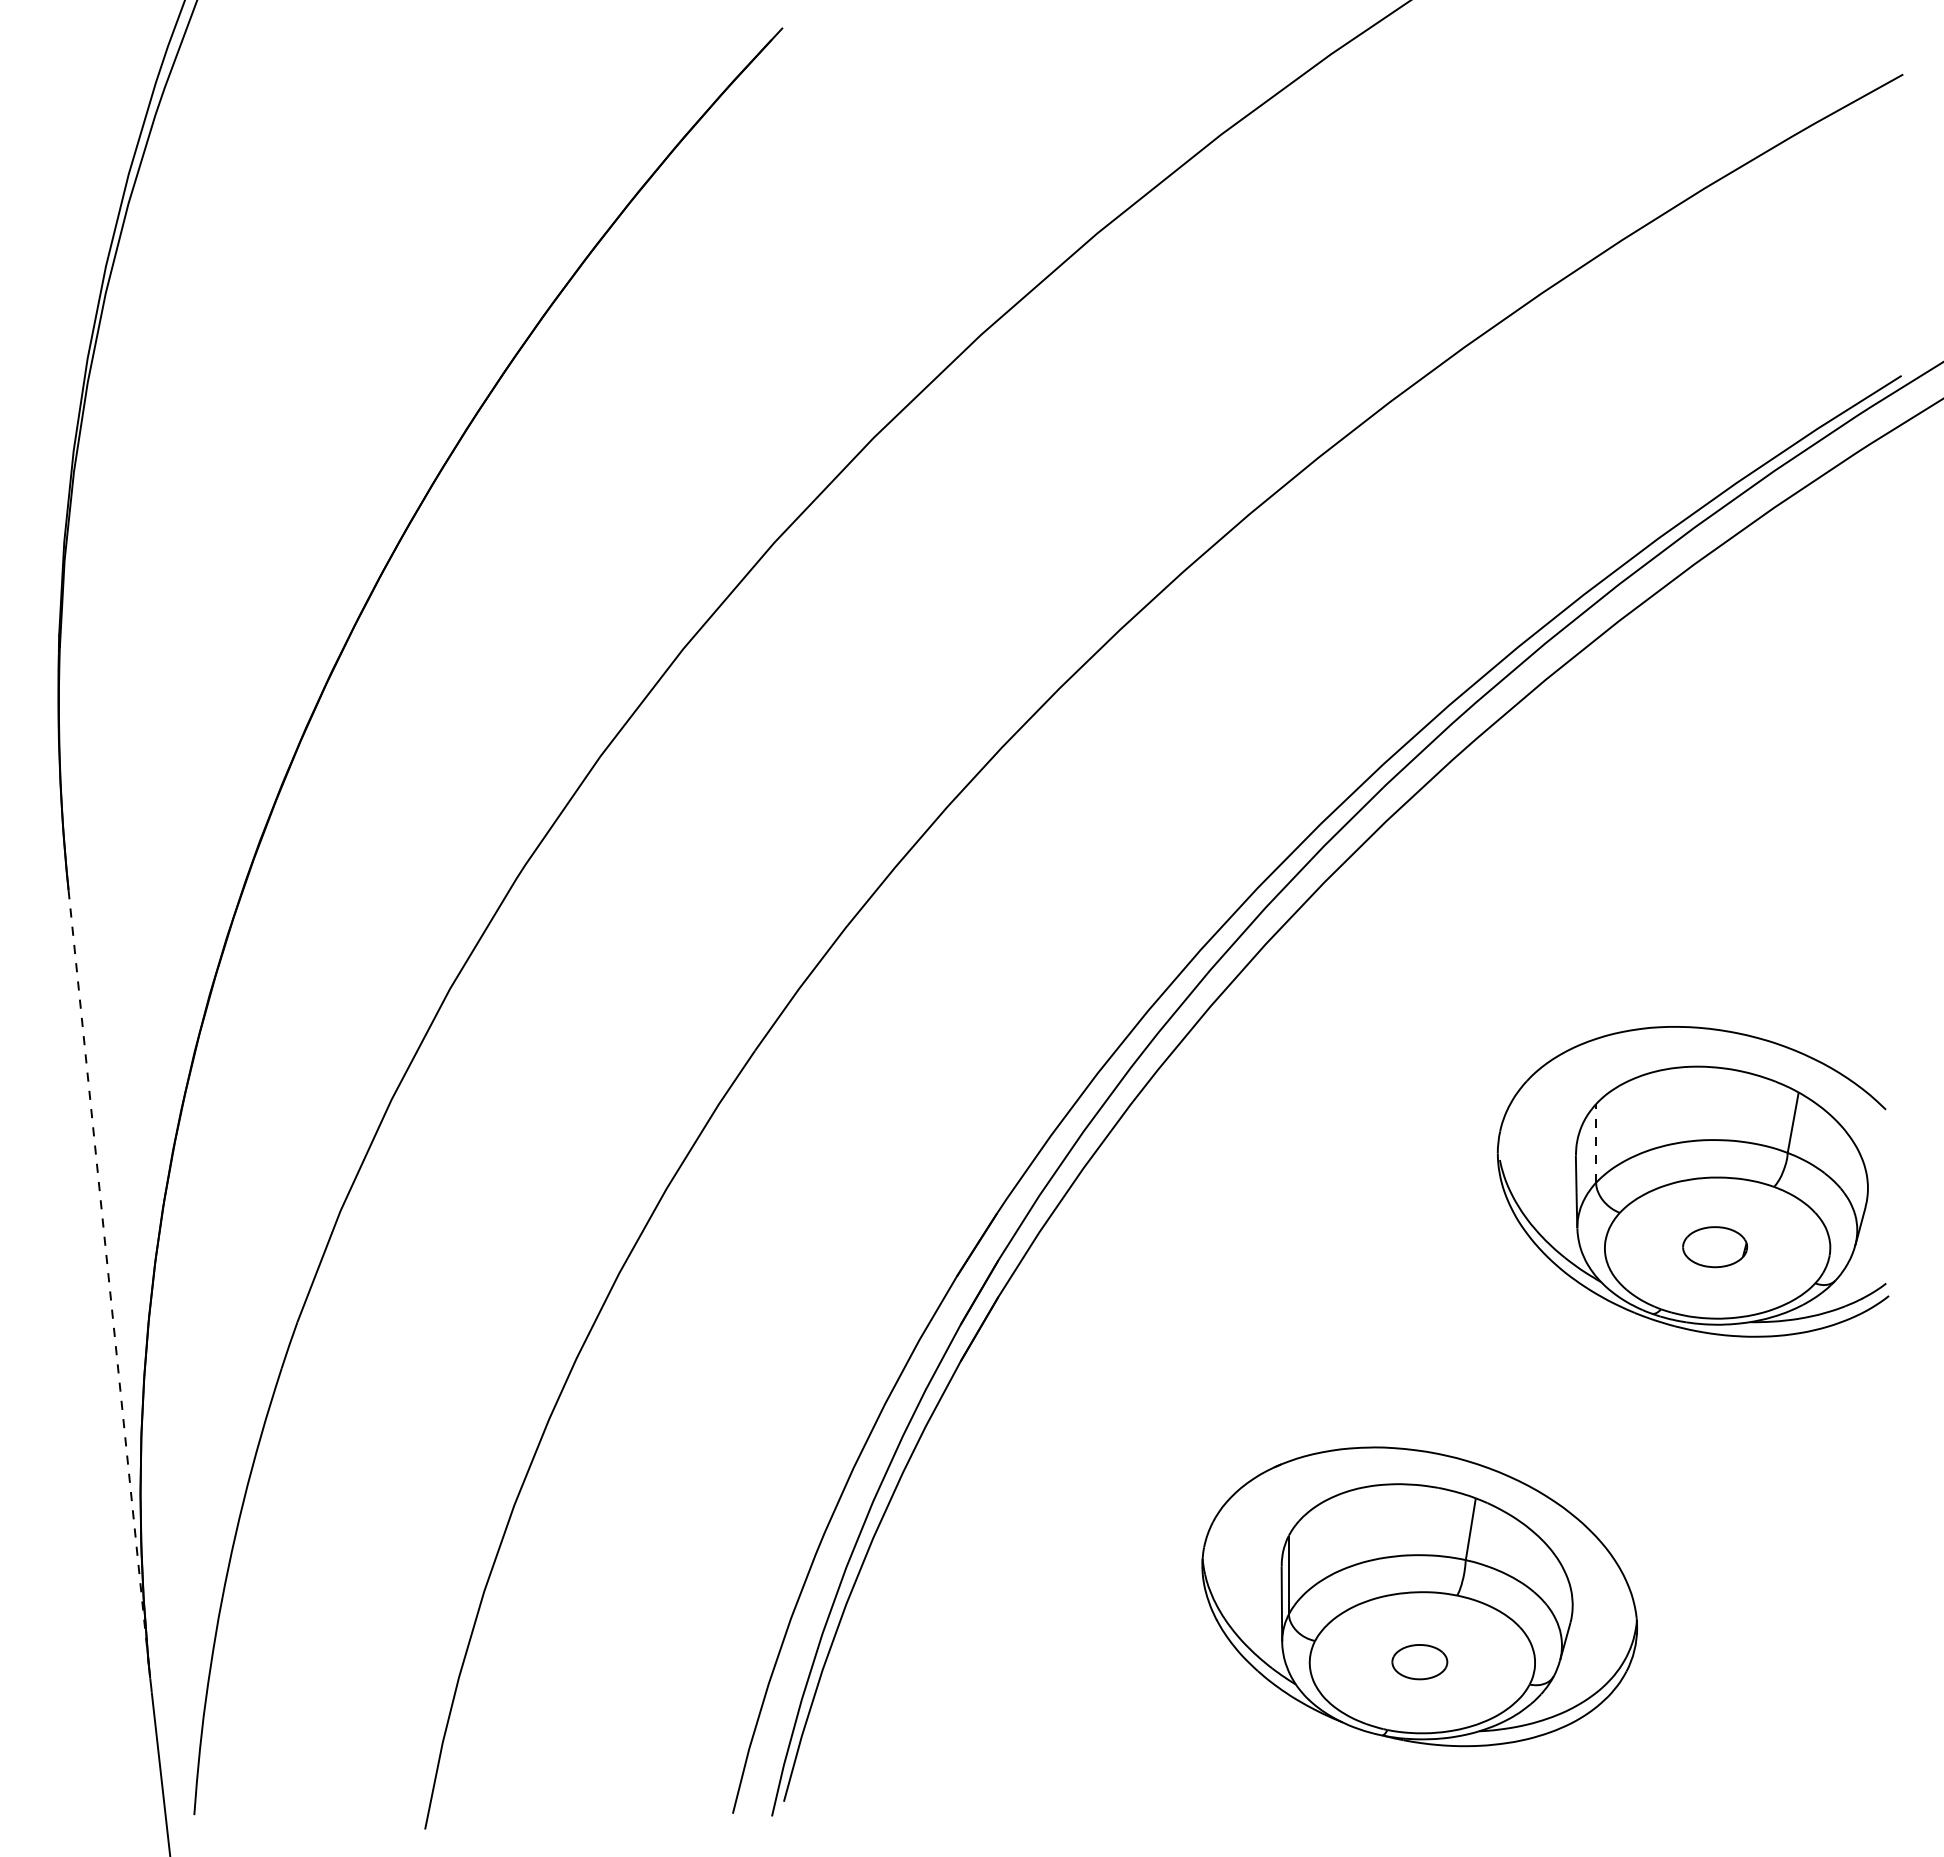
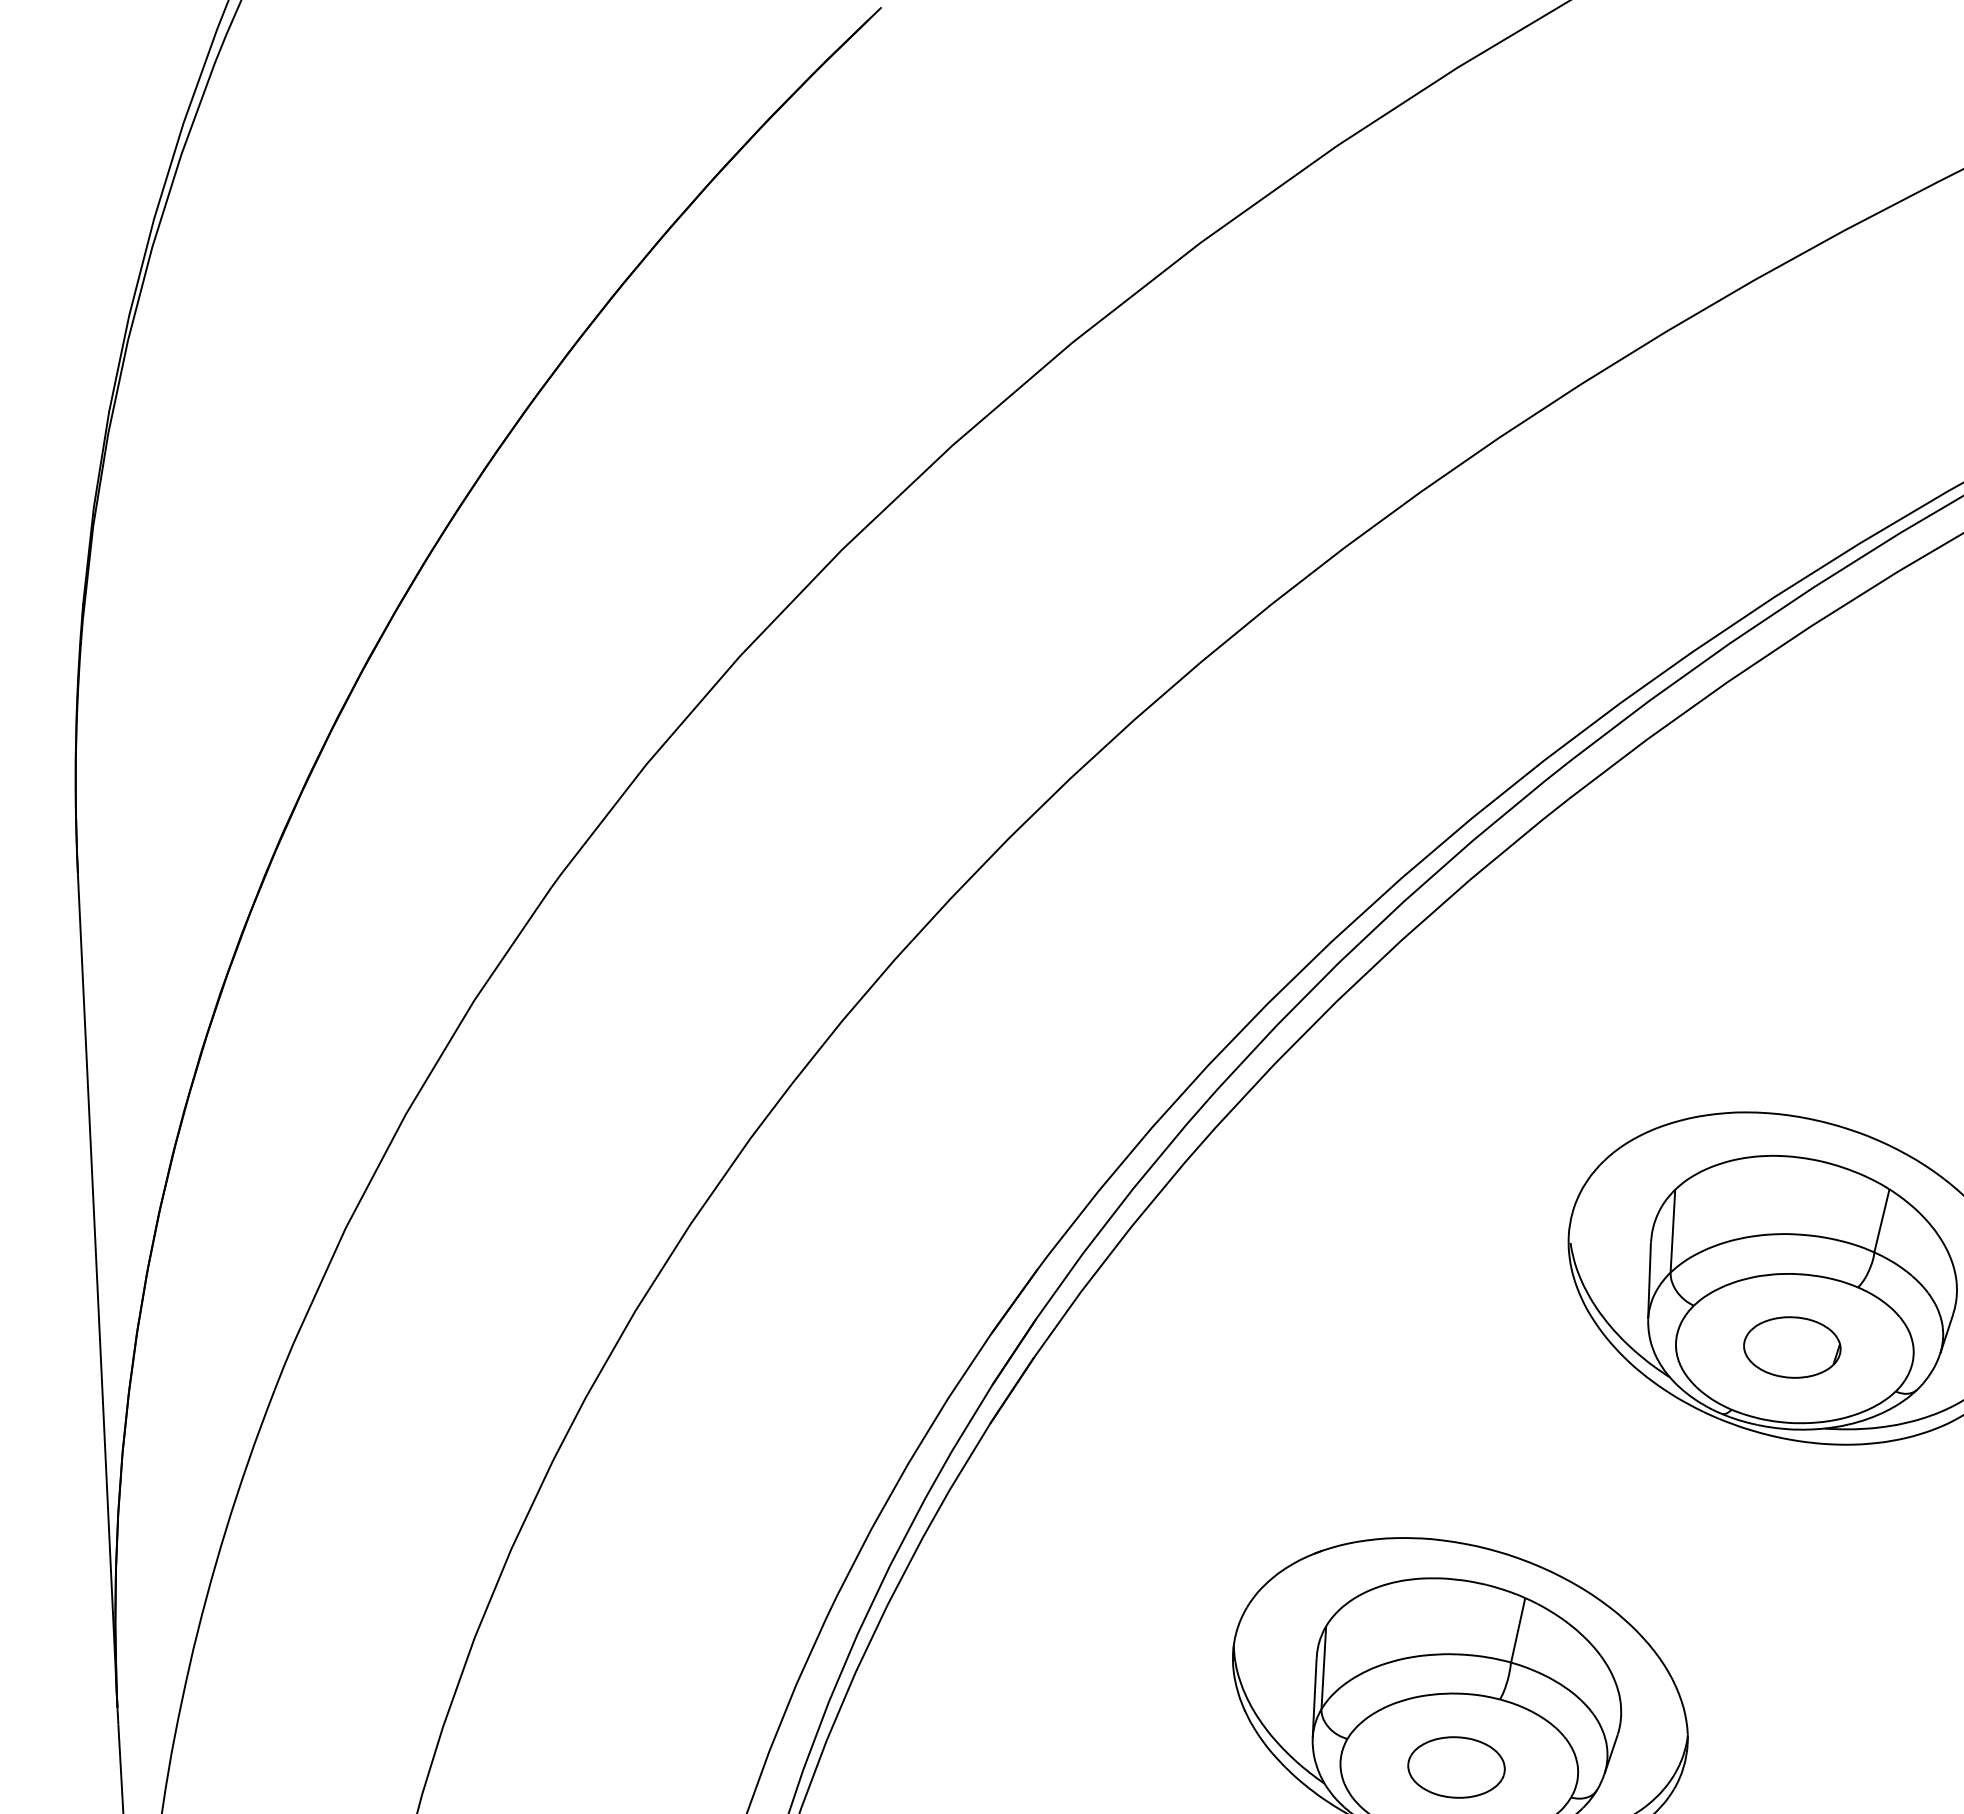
line: (1596, 1142) -> (1673, 1230), dashed -> solid
part: (1714, 1246) -> (1791, 1346), size x1.43
line: (109, 1283) -> (97, 1291), dashed -> solid
part: (1419, 1661) -> (1456, 1766), size x1.67

